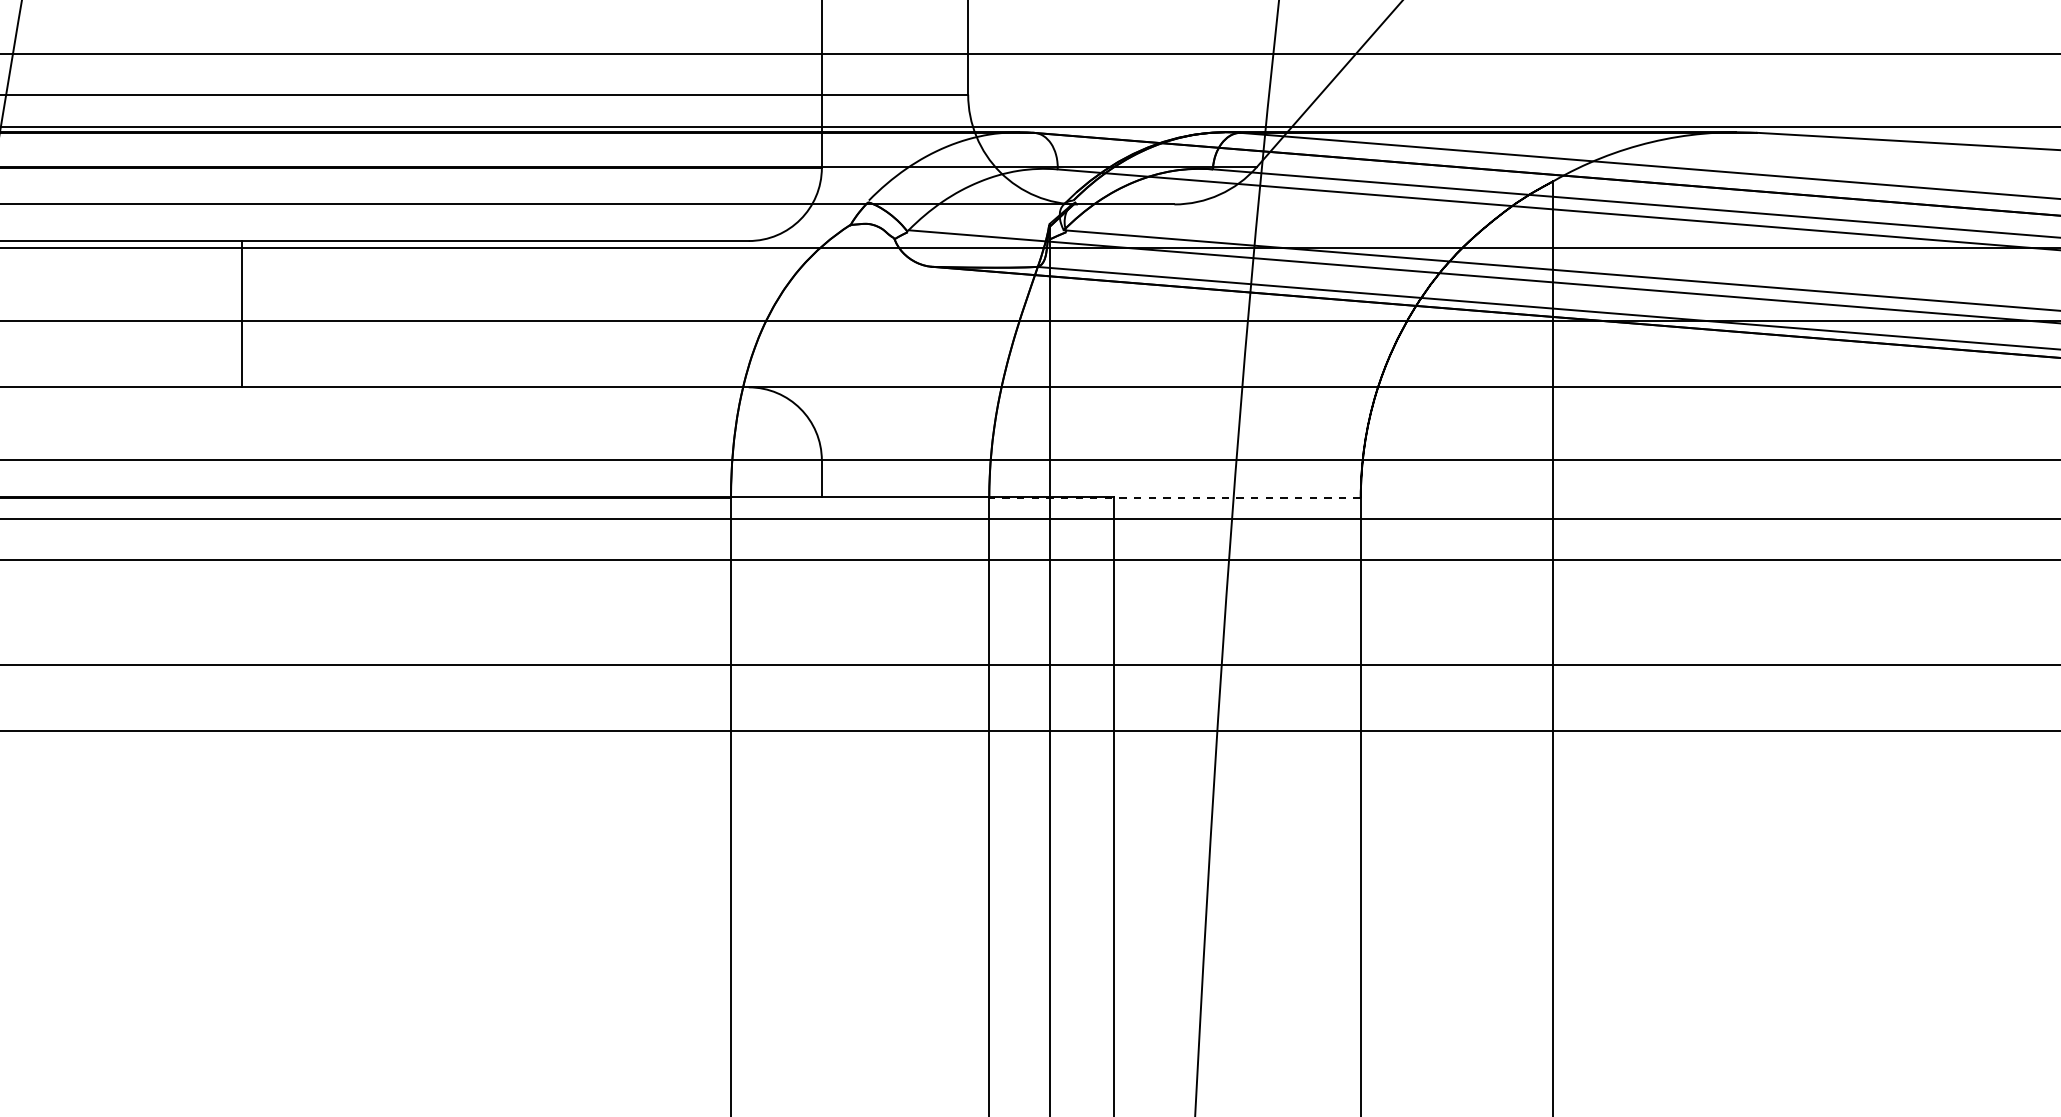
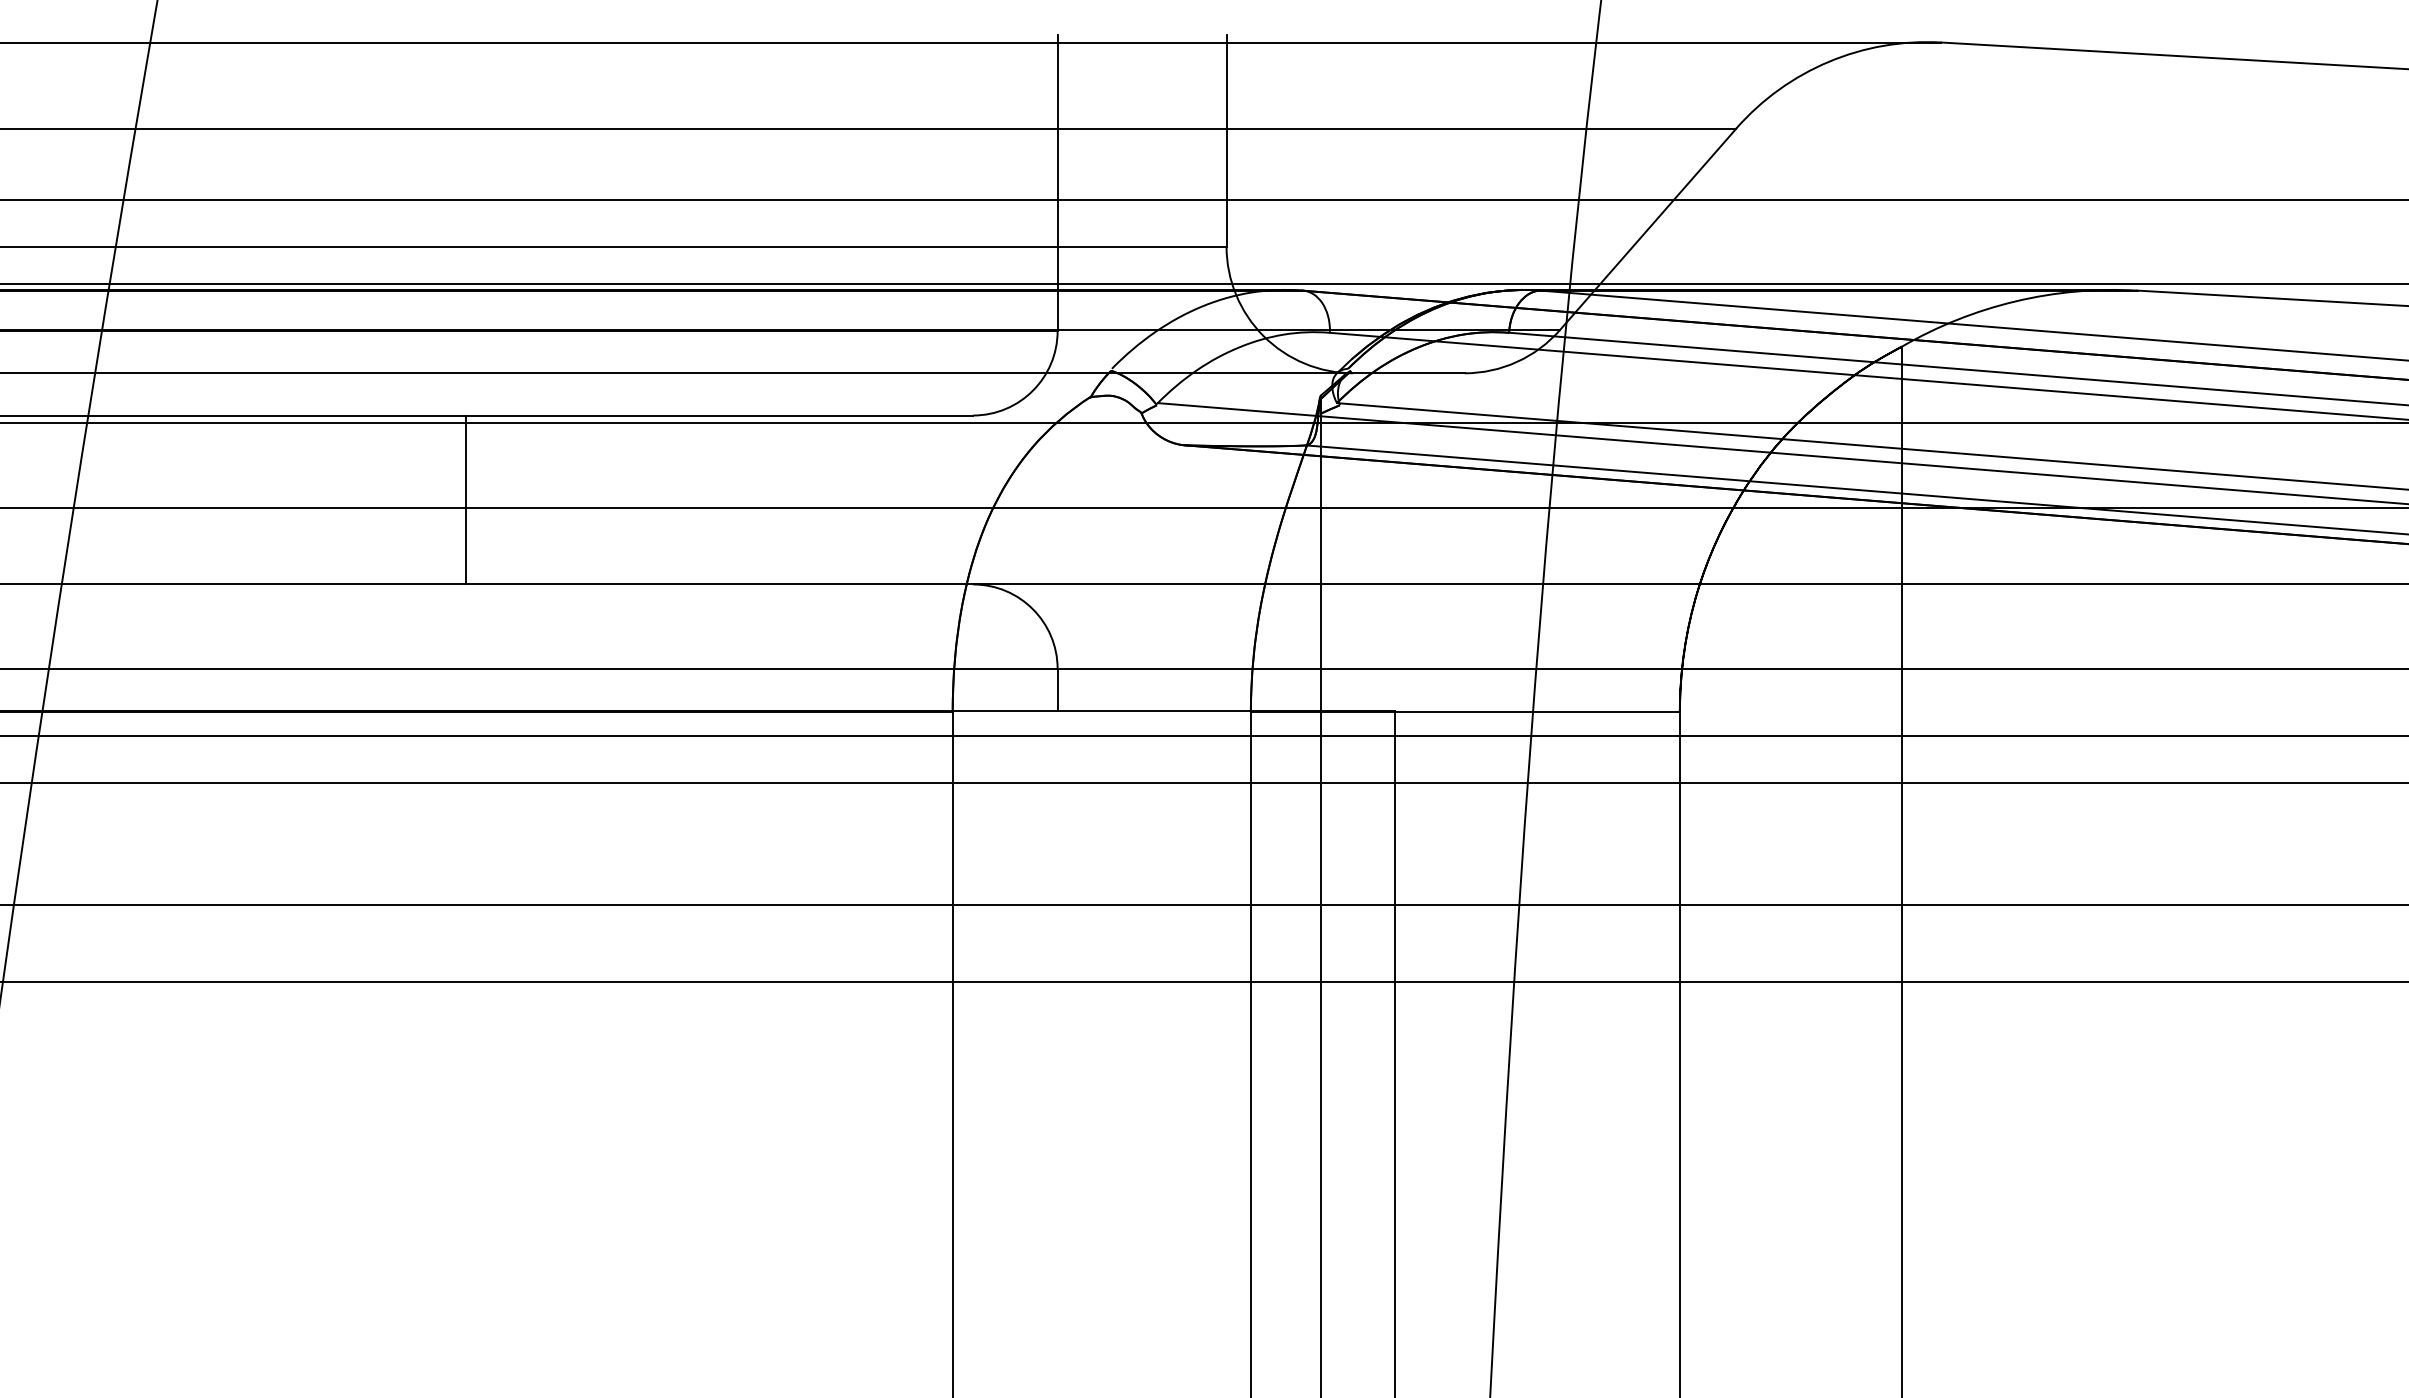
line: (242, 313) -> (466, 499), moved
line: (1174, 498) -> (1464, 712), dashed -> solid

